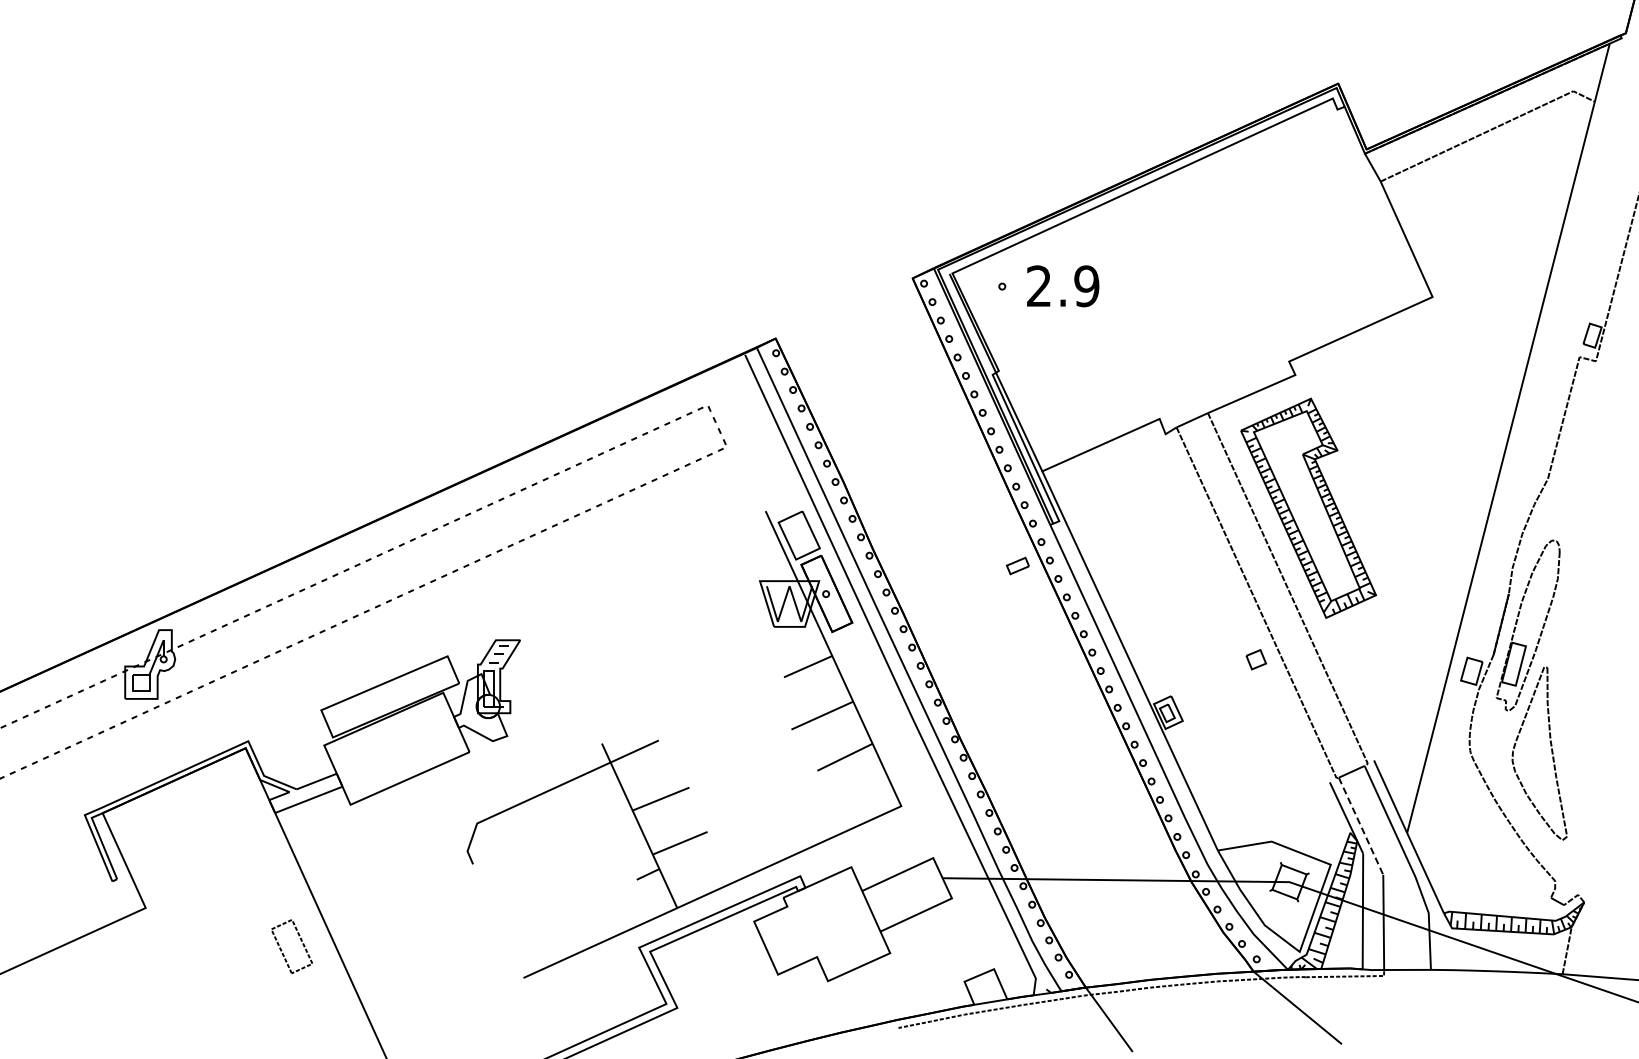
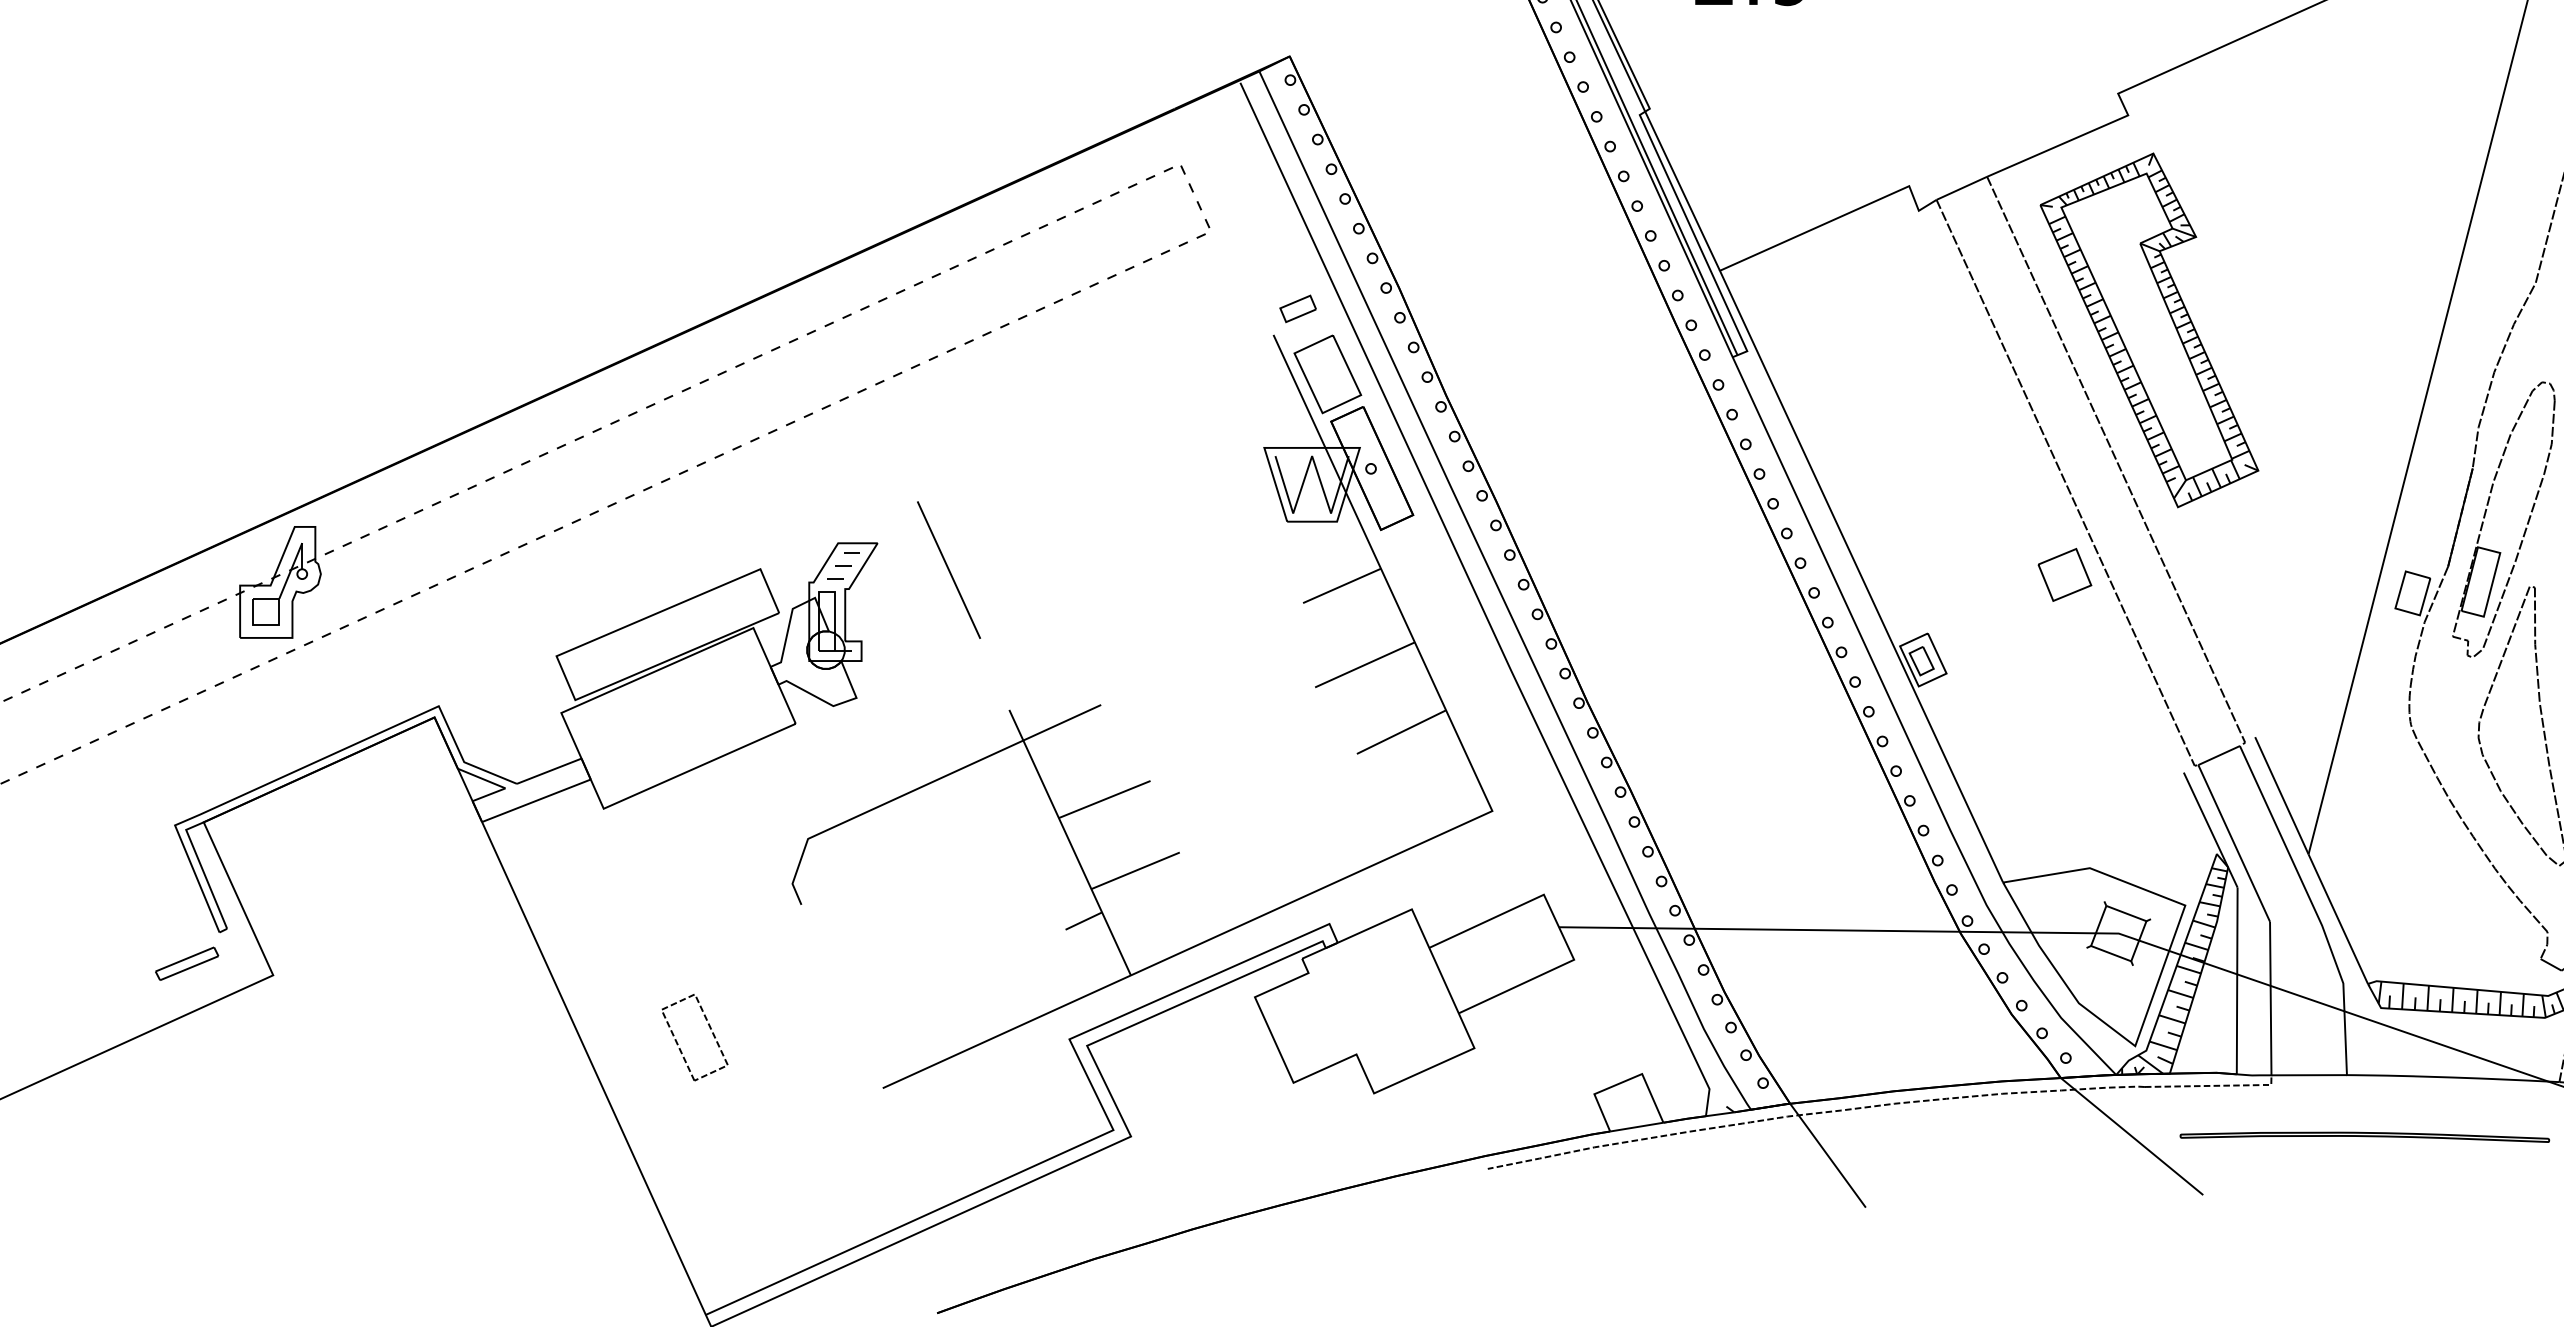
part: (1017, 565) -> (1297, 308), moved
line: (564, 656) -> (948, 569), added
part: (1256, 659) -> (2065, 574), size x1.67
line: (1361, 826) -> (2234, 843), dashed -> solid
part: (92, 900) -> (187, 963), added
part: (282, 950) -> (679, 1043), moved
part: (1442, 1008) -> (2365, 1137), added

